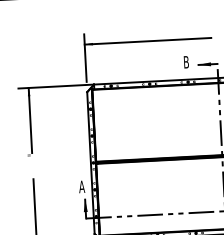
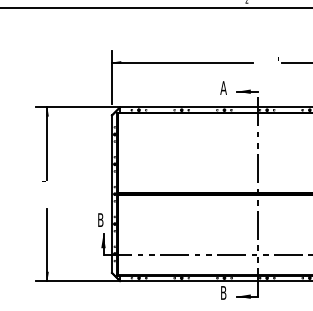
text: (186, 61) -> (223, 87), B -> A
text: (81, 186) -> (100, 219), A -> B

